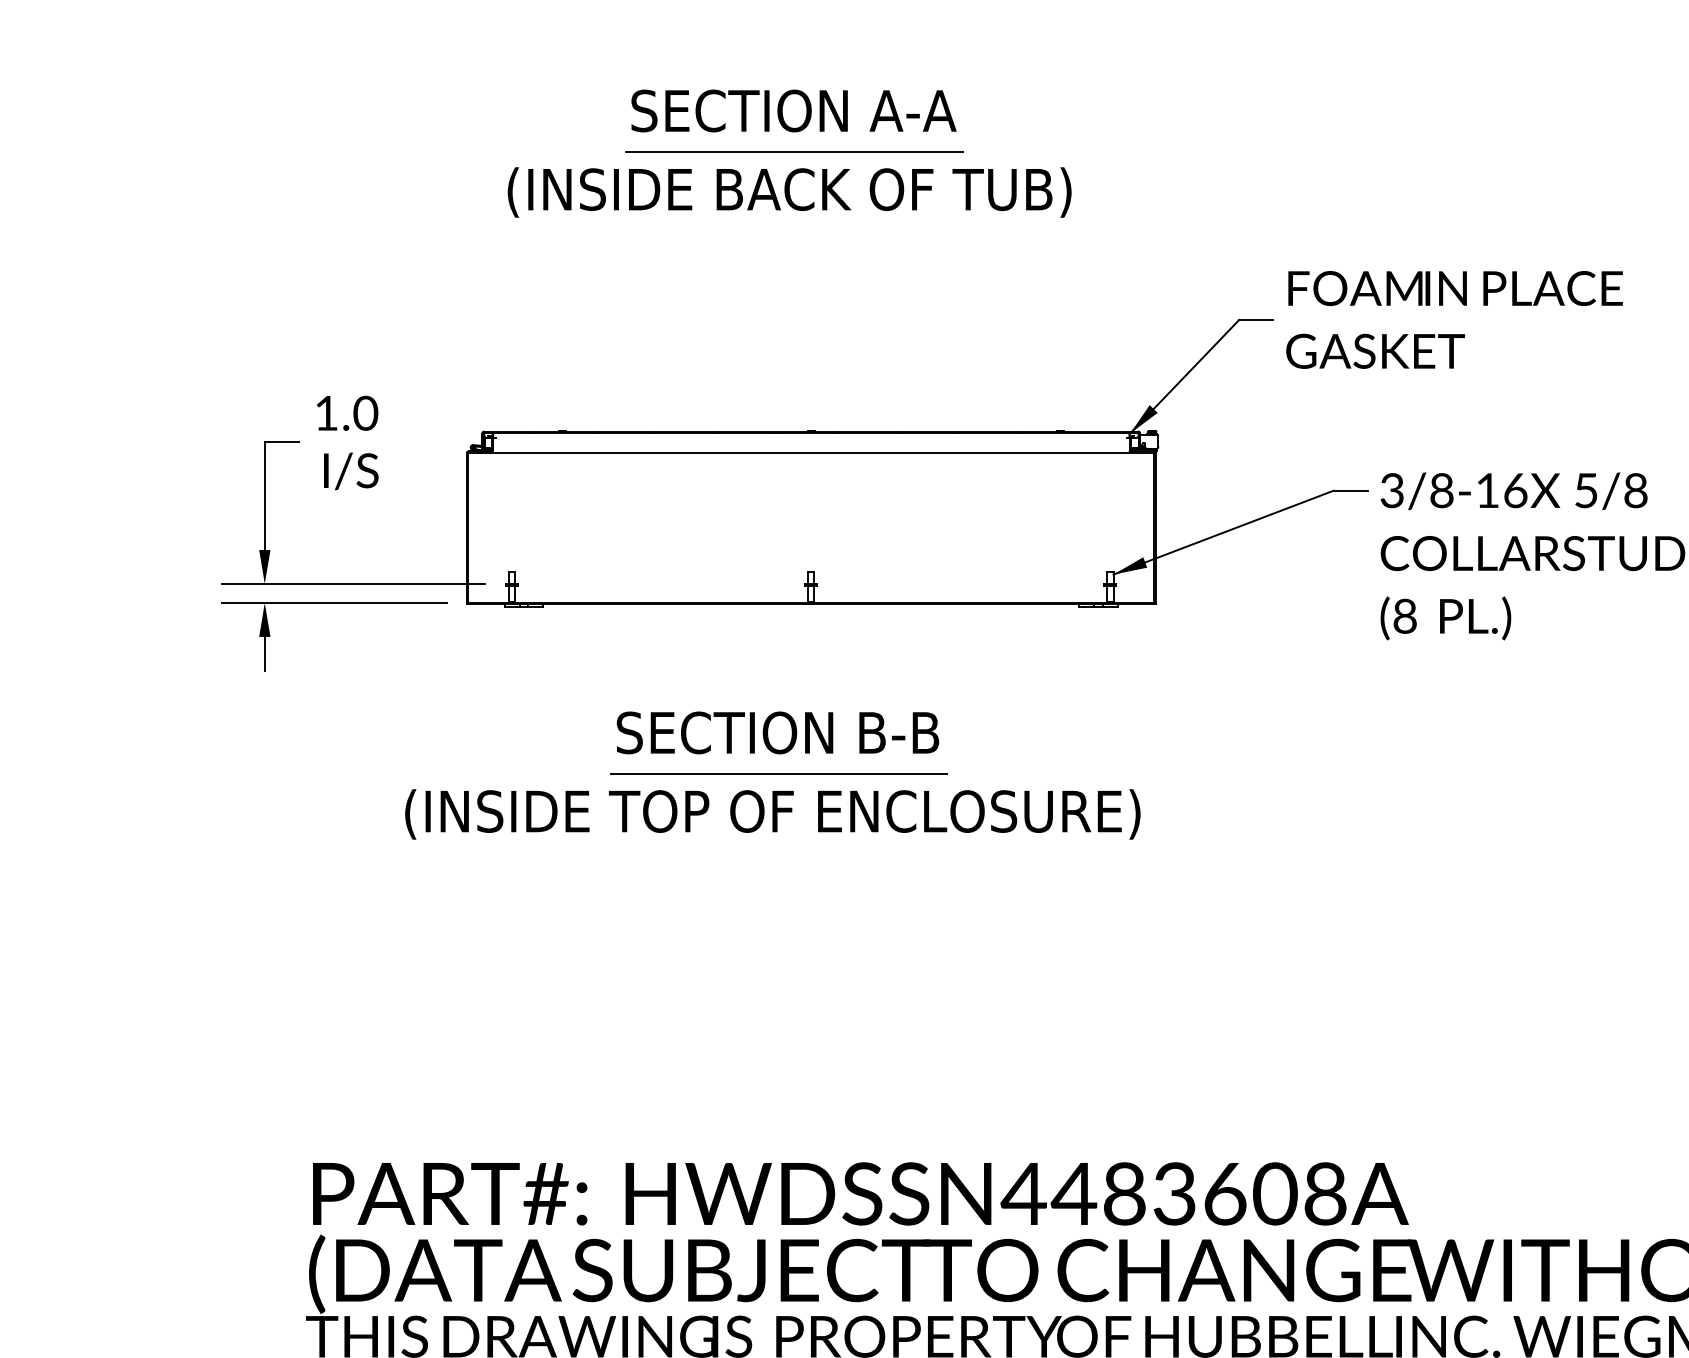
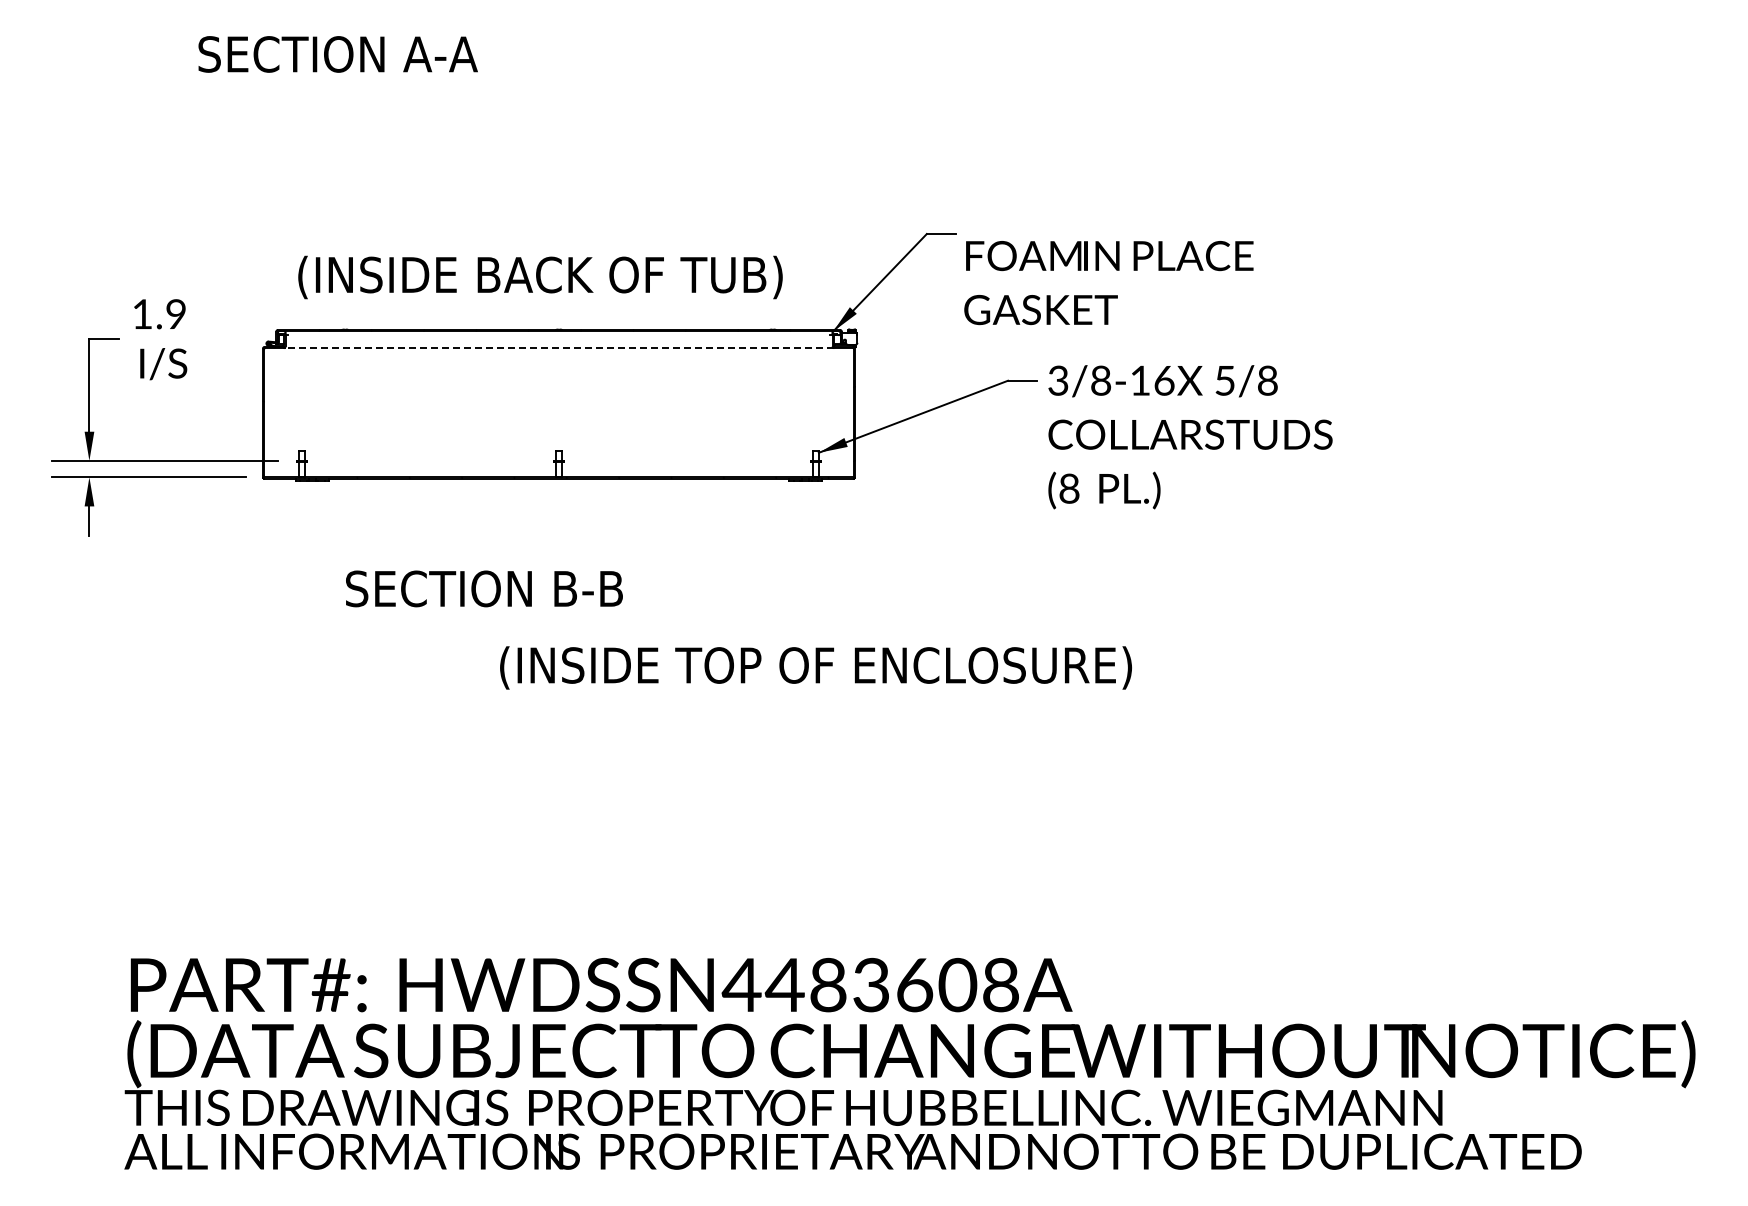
text: (793, 111) -> (337, 54), moved
line: (794, 151) -> (544, 89), removed
text: (789, 192) -> (540, 277), moved
text: (1454, 320) -> (1108, 283), moved
text: (364, 413) -> (175, 314), 1.0 -> 1.9
line: (811, 453) -> (559, 348), solid -> dashed
text: (778, 732) -> (484, 588), moved
line: (779, 774) -> (531, 624), removed
text: (772, 813) -> (815, 667), moved

